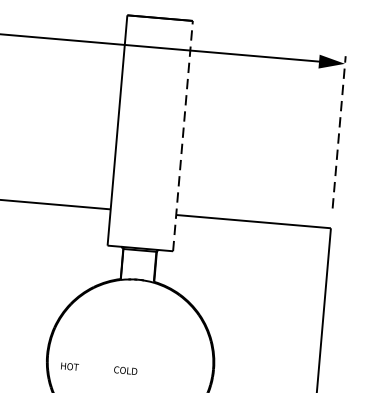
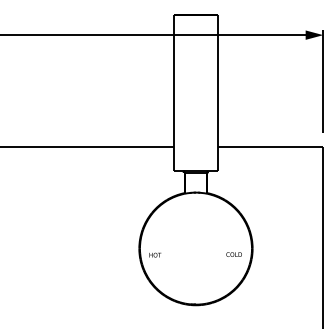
line: (339, 132) -> (323, 81), dashed -> solid
line: (183, 135) -> (218, 92), dashed -> solid
text: (124, 370) -> (233, 254), moved

